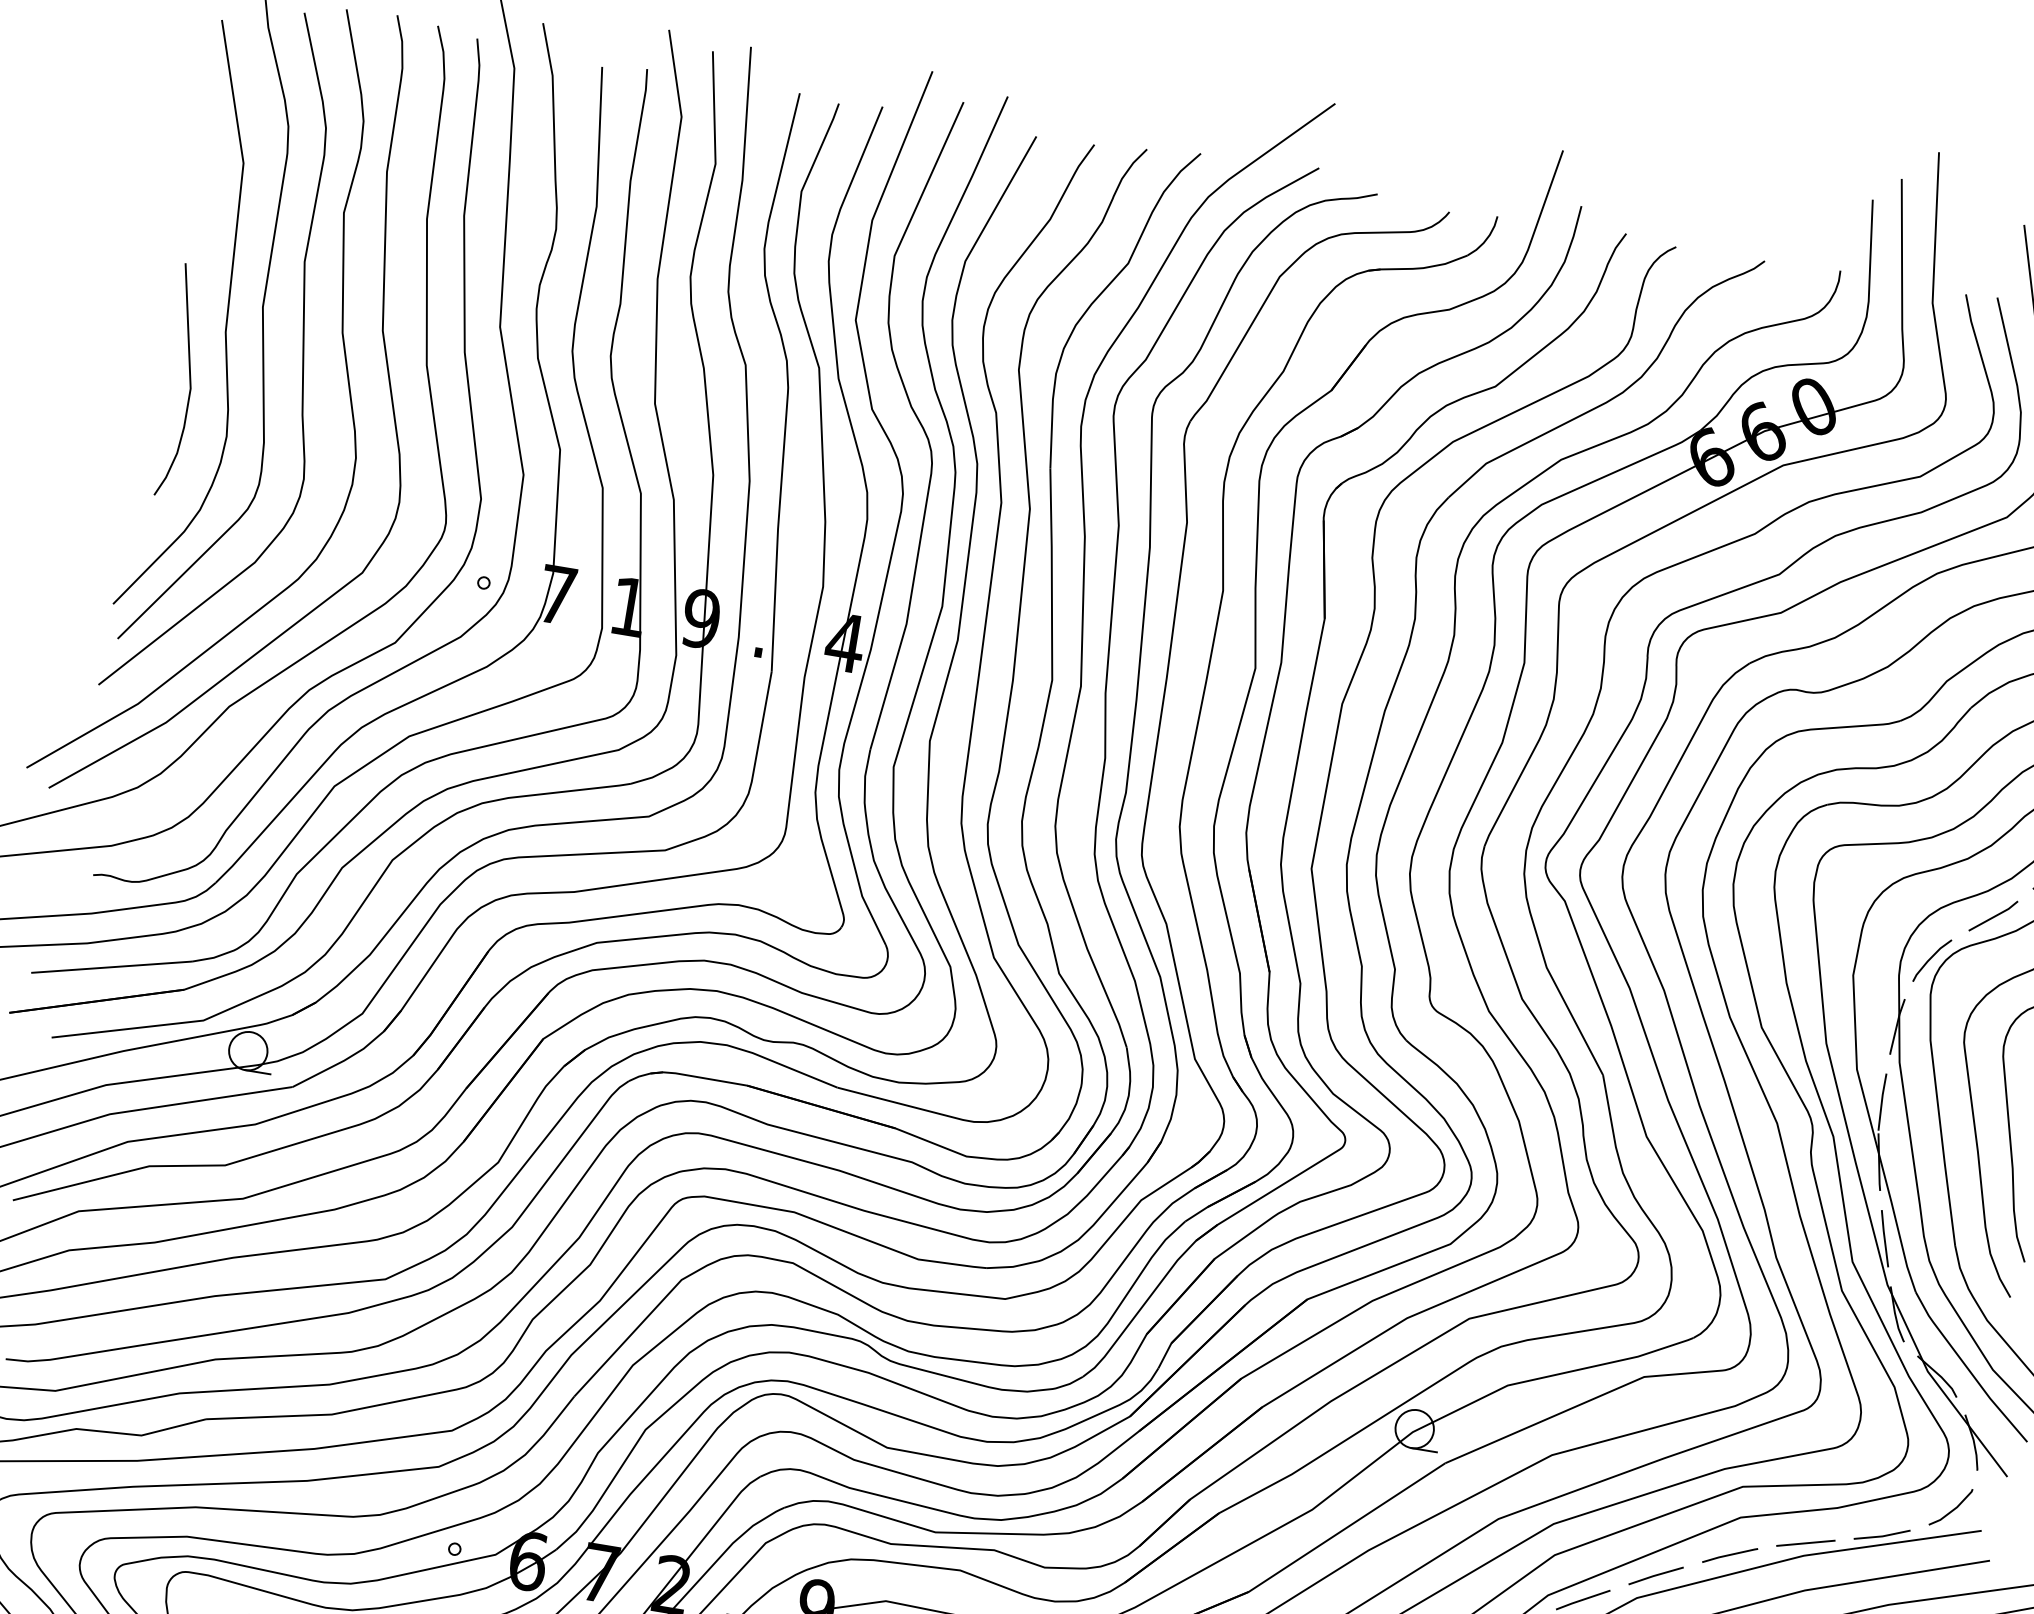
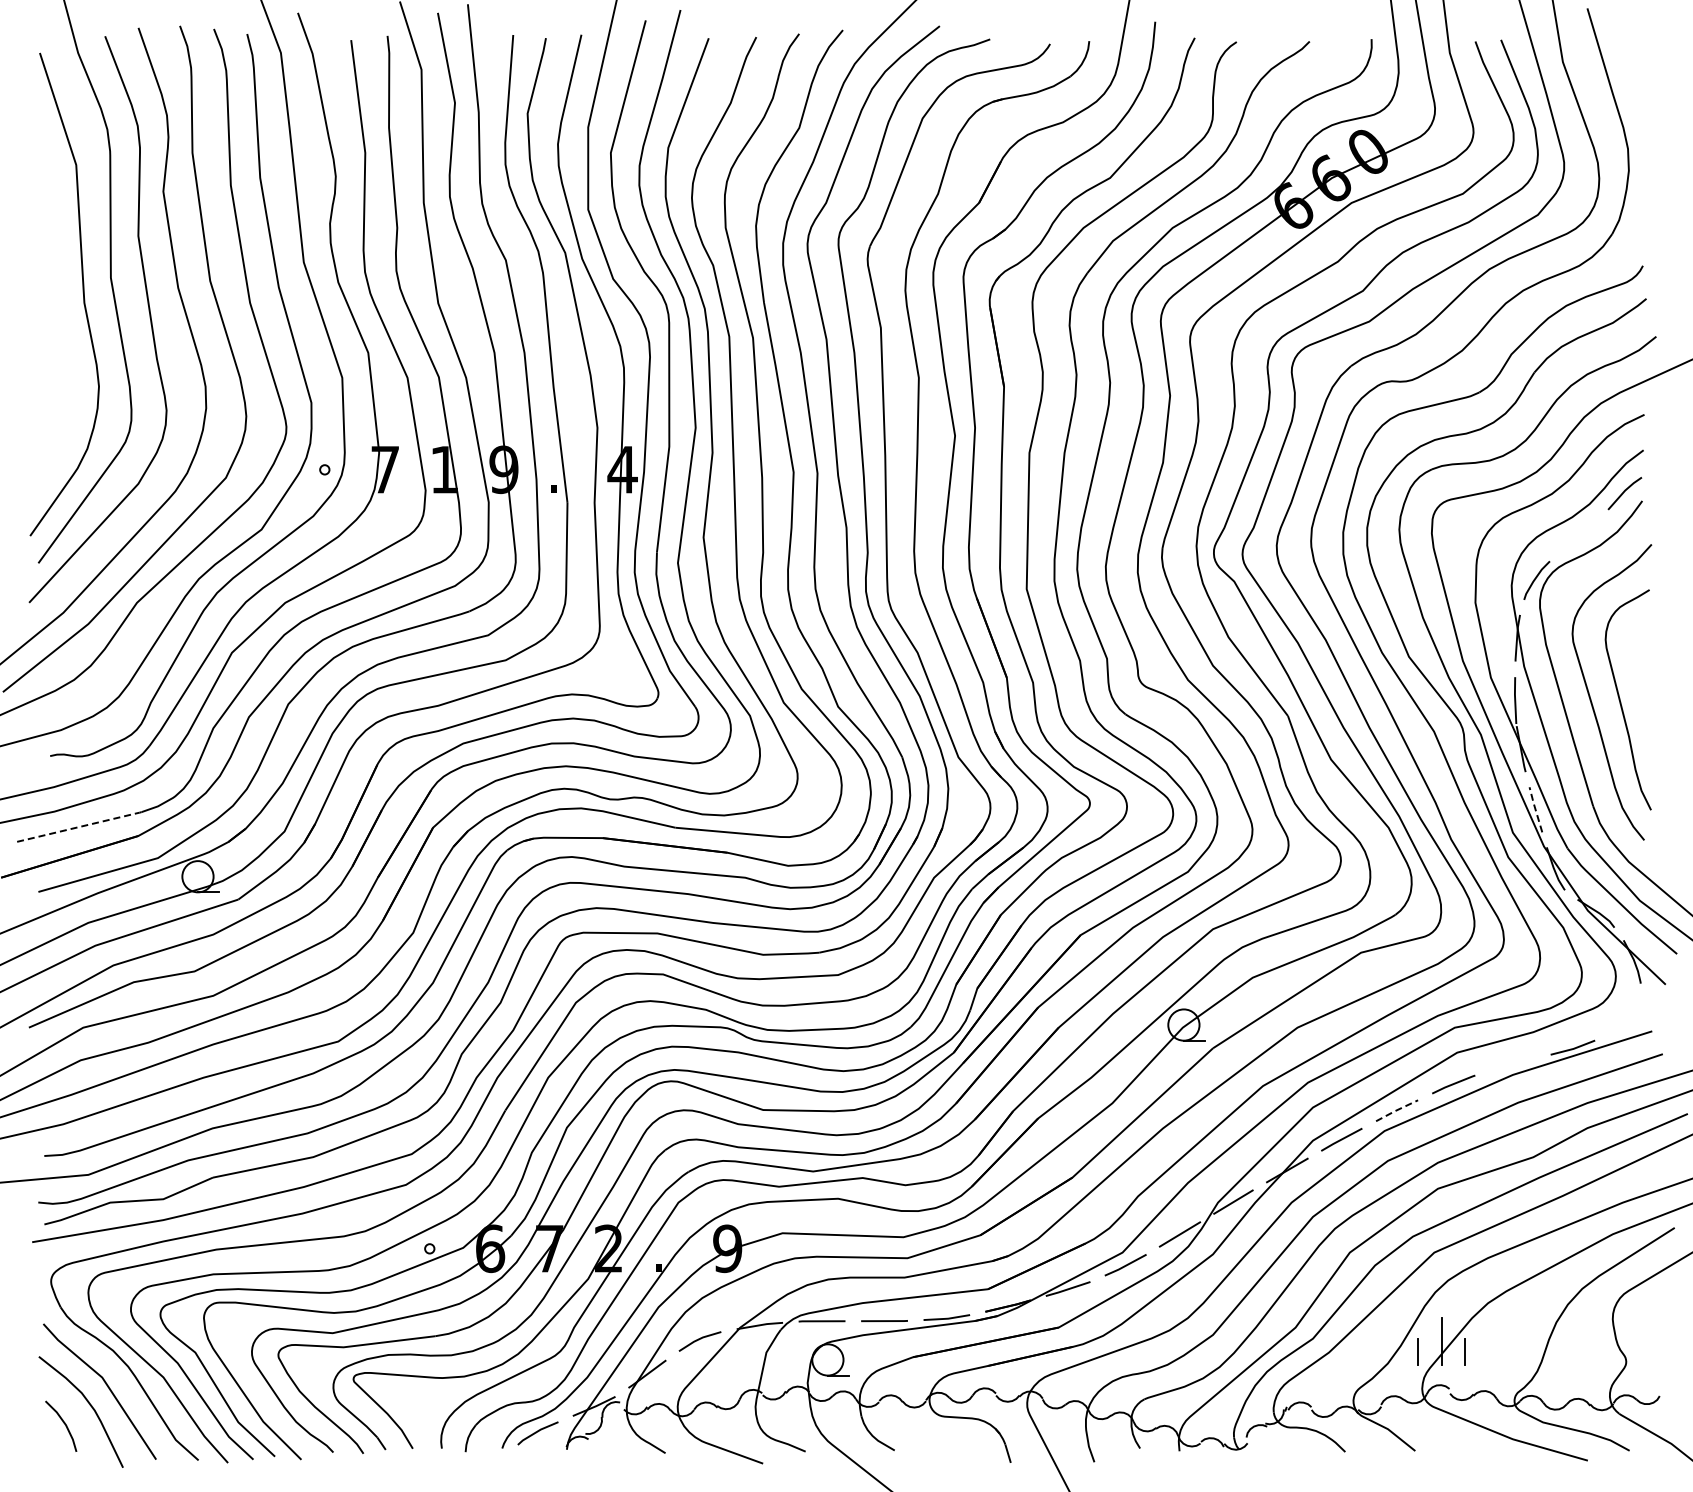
curve: (188, 381) -> (61, 347), removed
line: (1994, 916) -> (1580, 536), removed
line: (111, 967) -> (77, 827), solid -> dashed
line: (1884, 1237) -> (1535, 808), solid -> dashed
line: (1953, 1508) -> (1626, 1017), removed
line: (1805, 1543) -> (1512, 1064), removed
line: (1655, 1575) -> (1396, 1110), solid -> dashed

